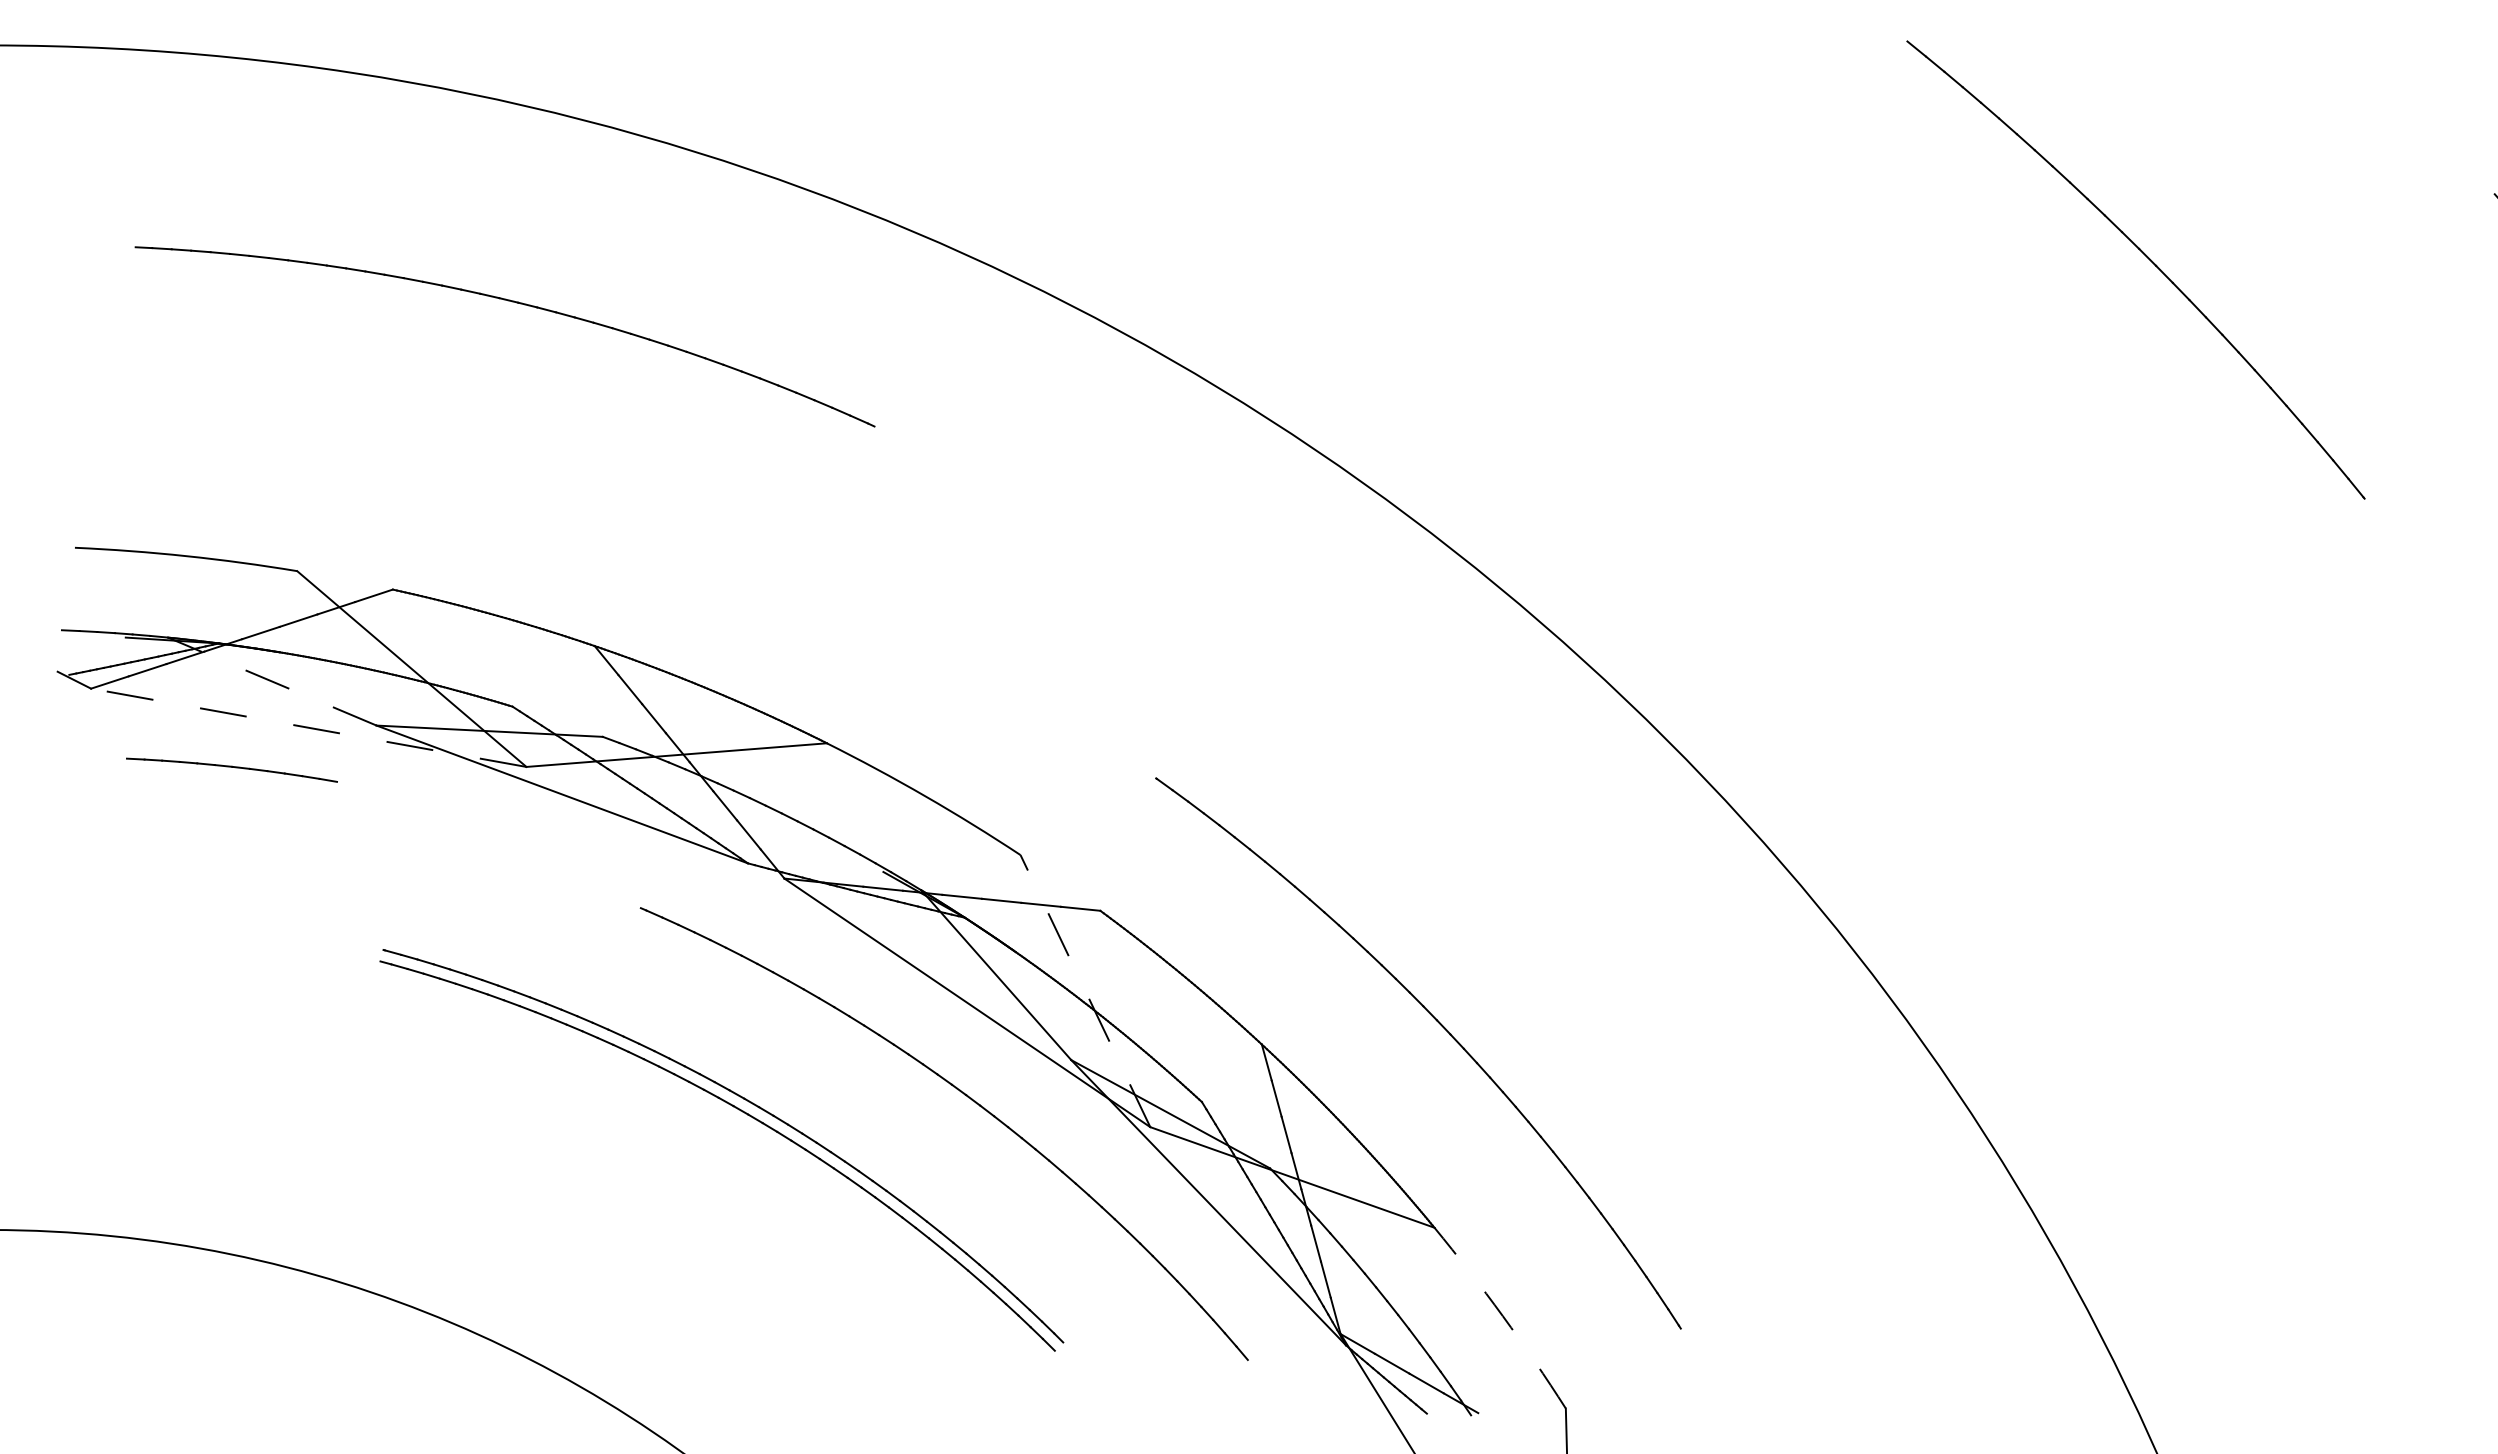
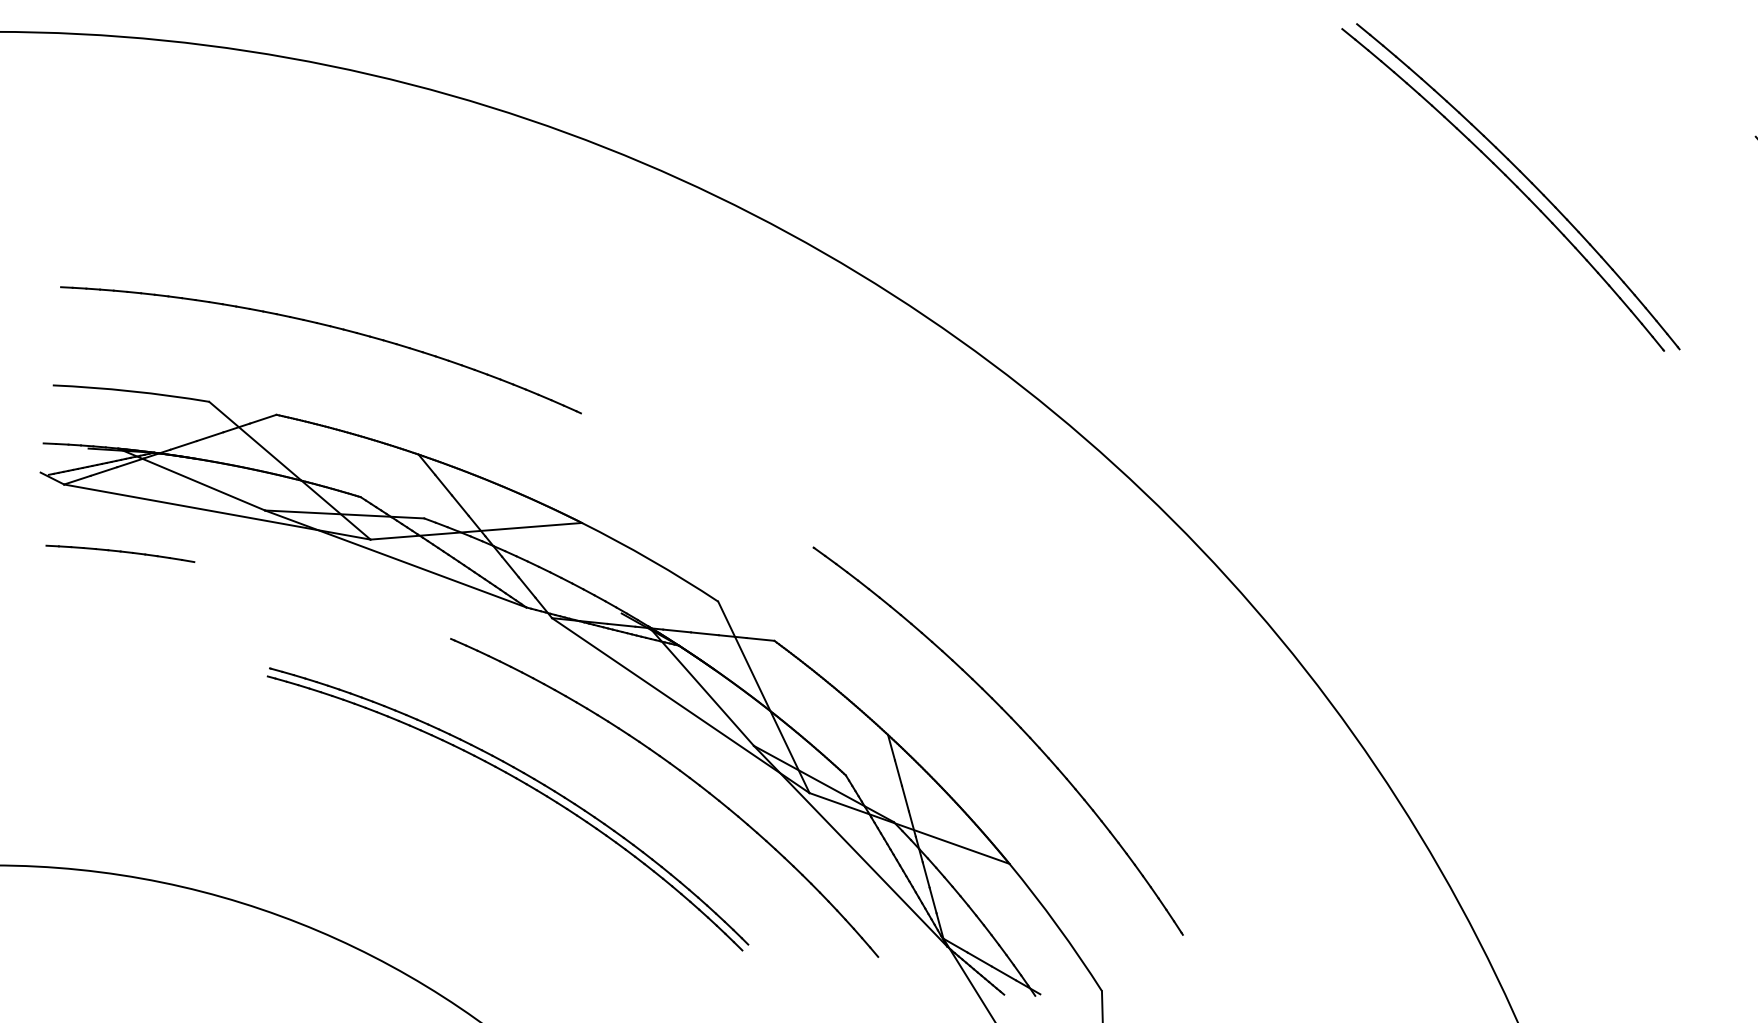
part: (2168, 253) -> (1526, 178), added
part: (512, 302) -> (326, 326), moved
line: (271, 681) -> (191, 479), dashed -> solid
line: (308, 727) -> (217, 511), dashed -> solid
part: (231, 769) -> (120, 553), moved
line: (1085, 991) -> (763, 697), dashed -> solid
arc: (1502, 1316) -> (1057, 926), dashed -> solid

